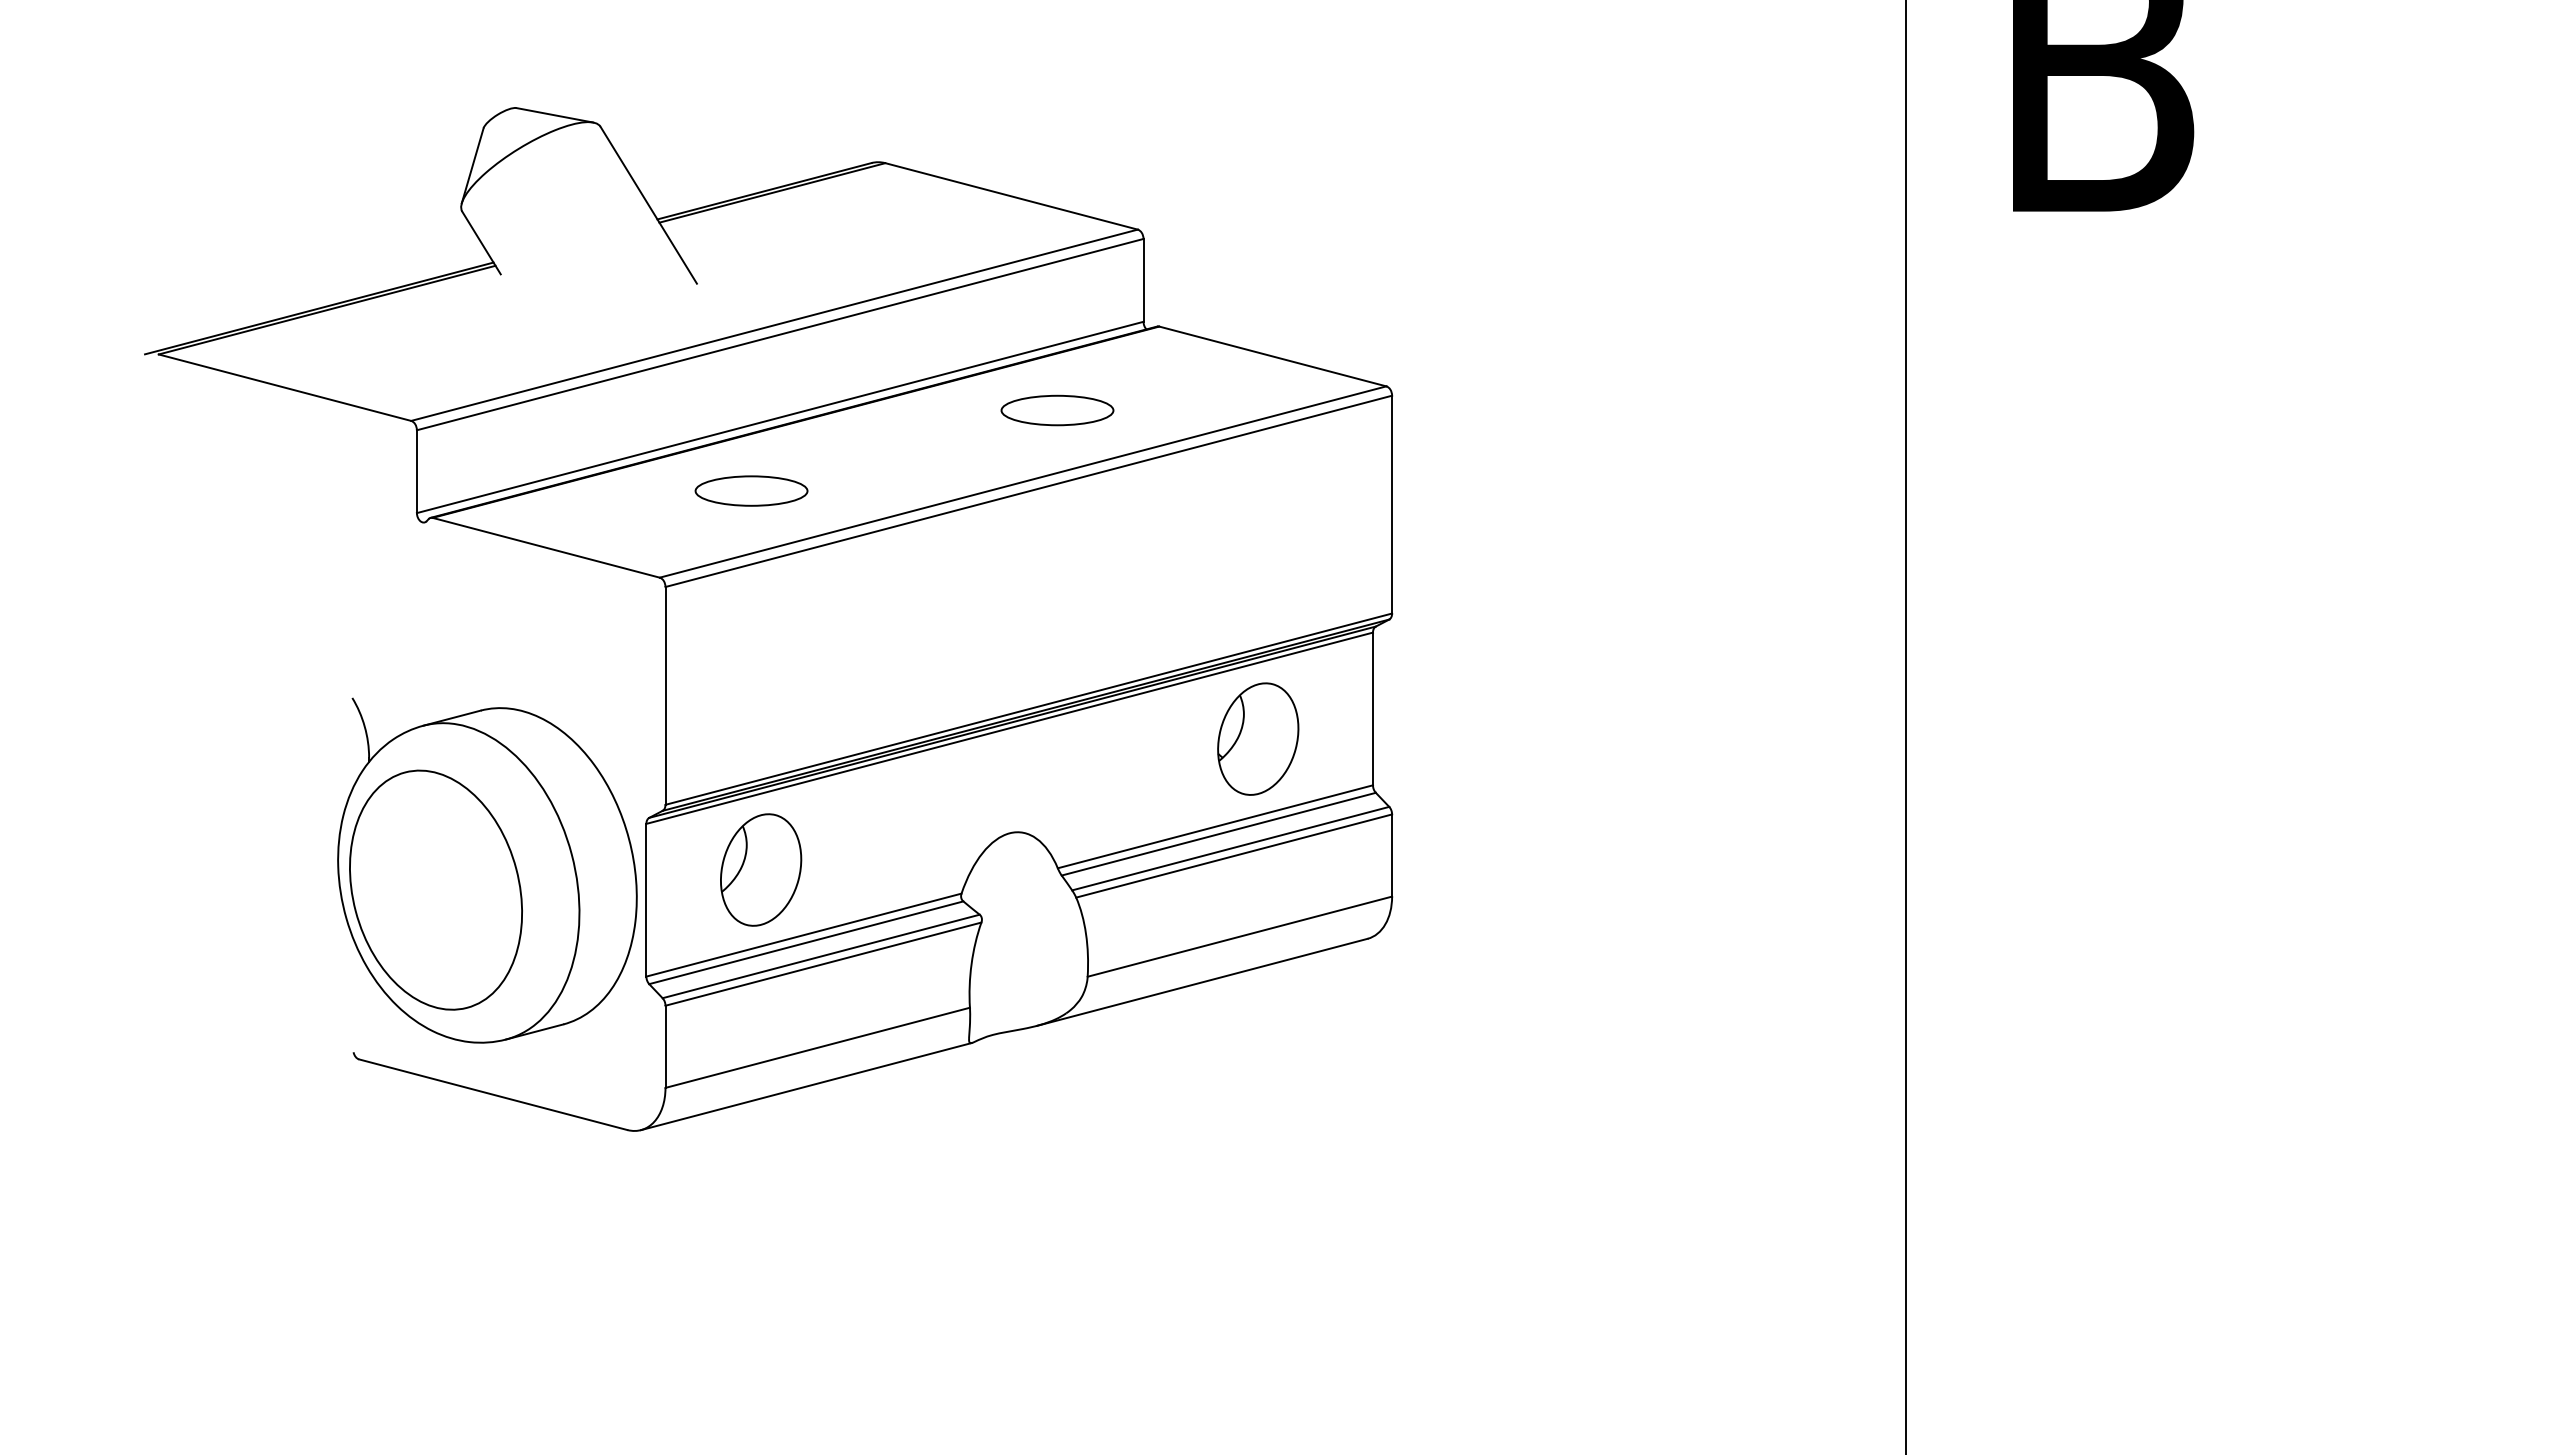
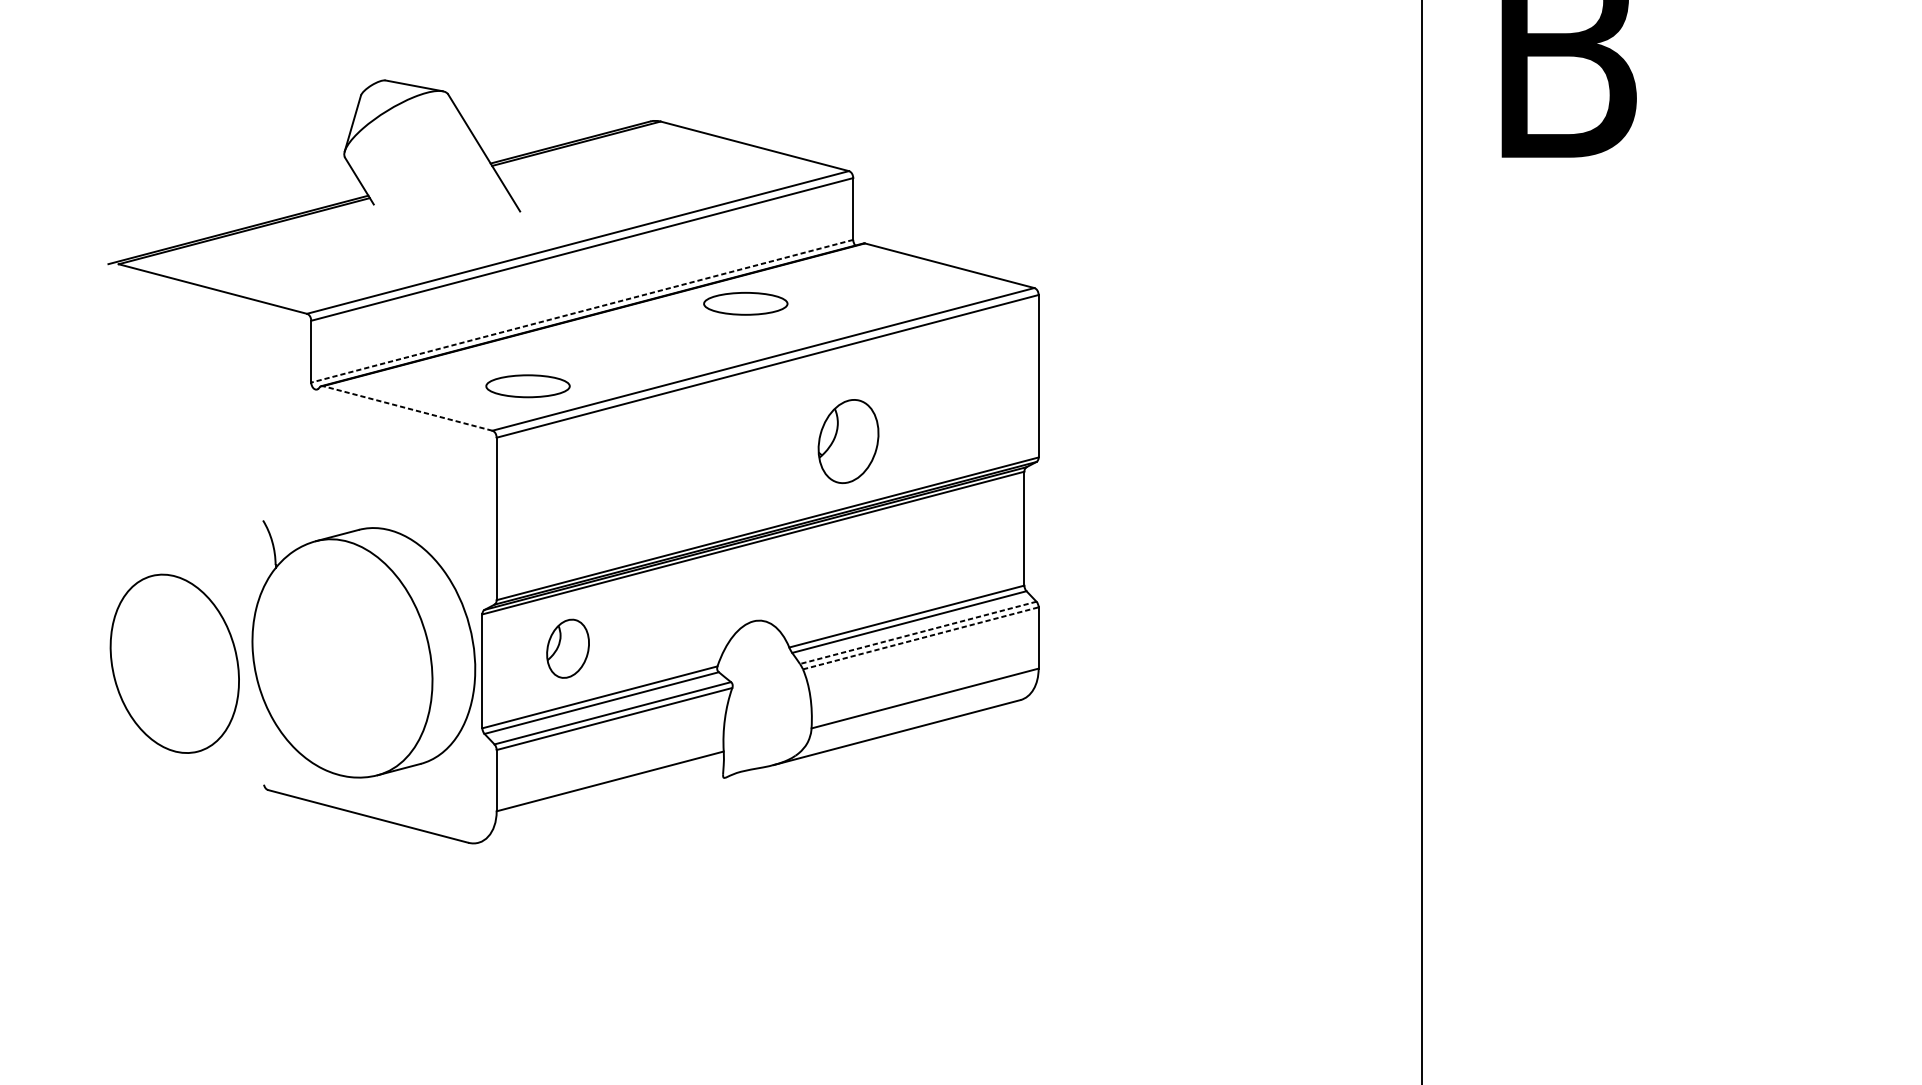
part: (1057, 410) -> (745, 303), moved
line: (780, 417) -> (582, 311), solid -> dashed
part: (751, 490) -> (528, 385), moved
line: (545, 547) -> (407, 408), solid -> dashed
part: (1258, 738) -> (848, 441), moved
line: (1230, 848) -> (918, 632), solid -> dashed
line: (1234, 855) -> (921, 637), solid -> dashed
part: (761, 869) -> (568, 648), size x0.7
part: (435, 889) -> (174, 663), moved
line: (806, 1086) -> (601, 810), removed

